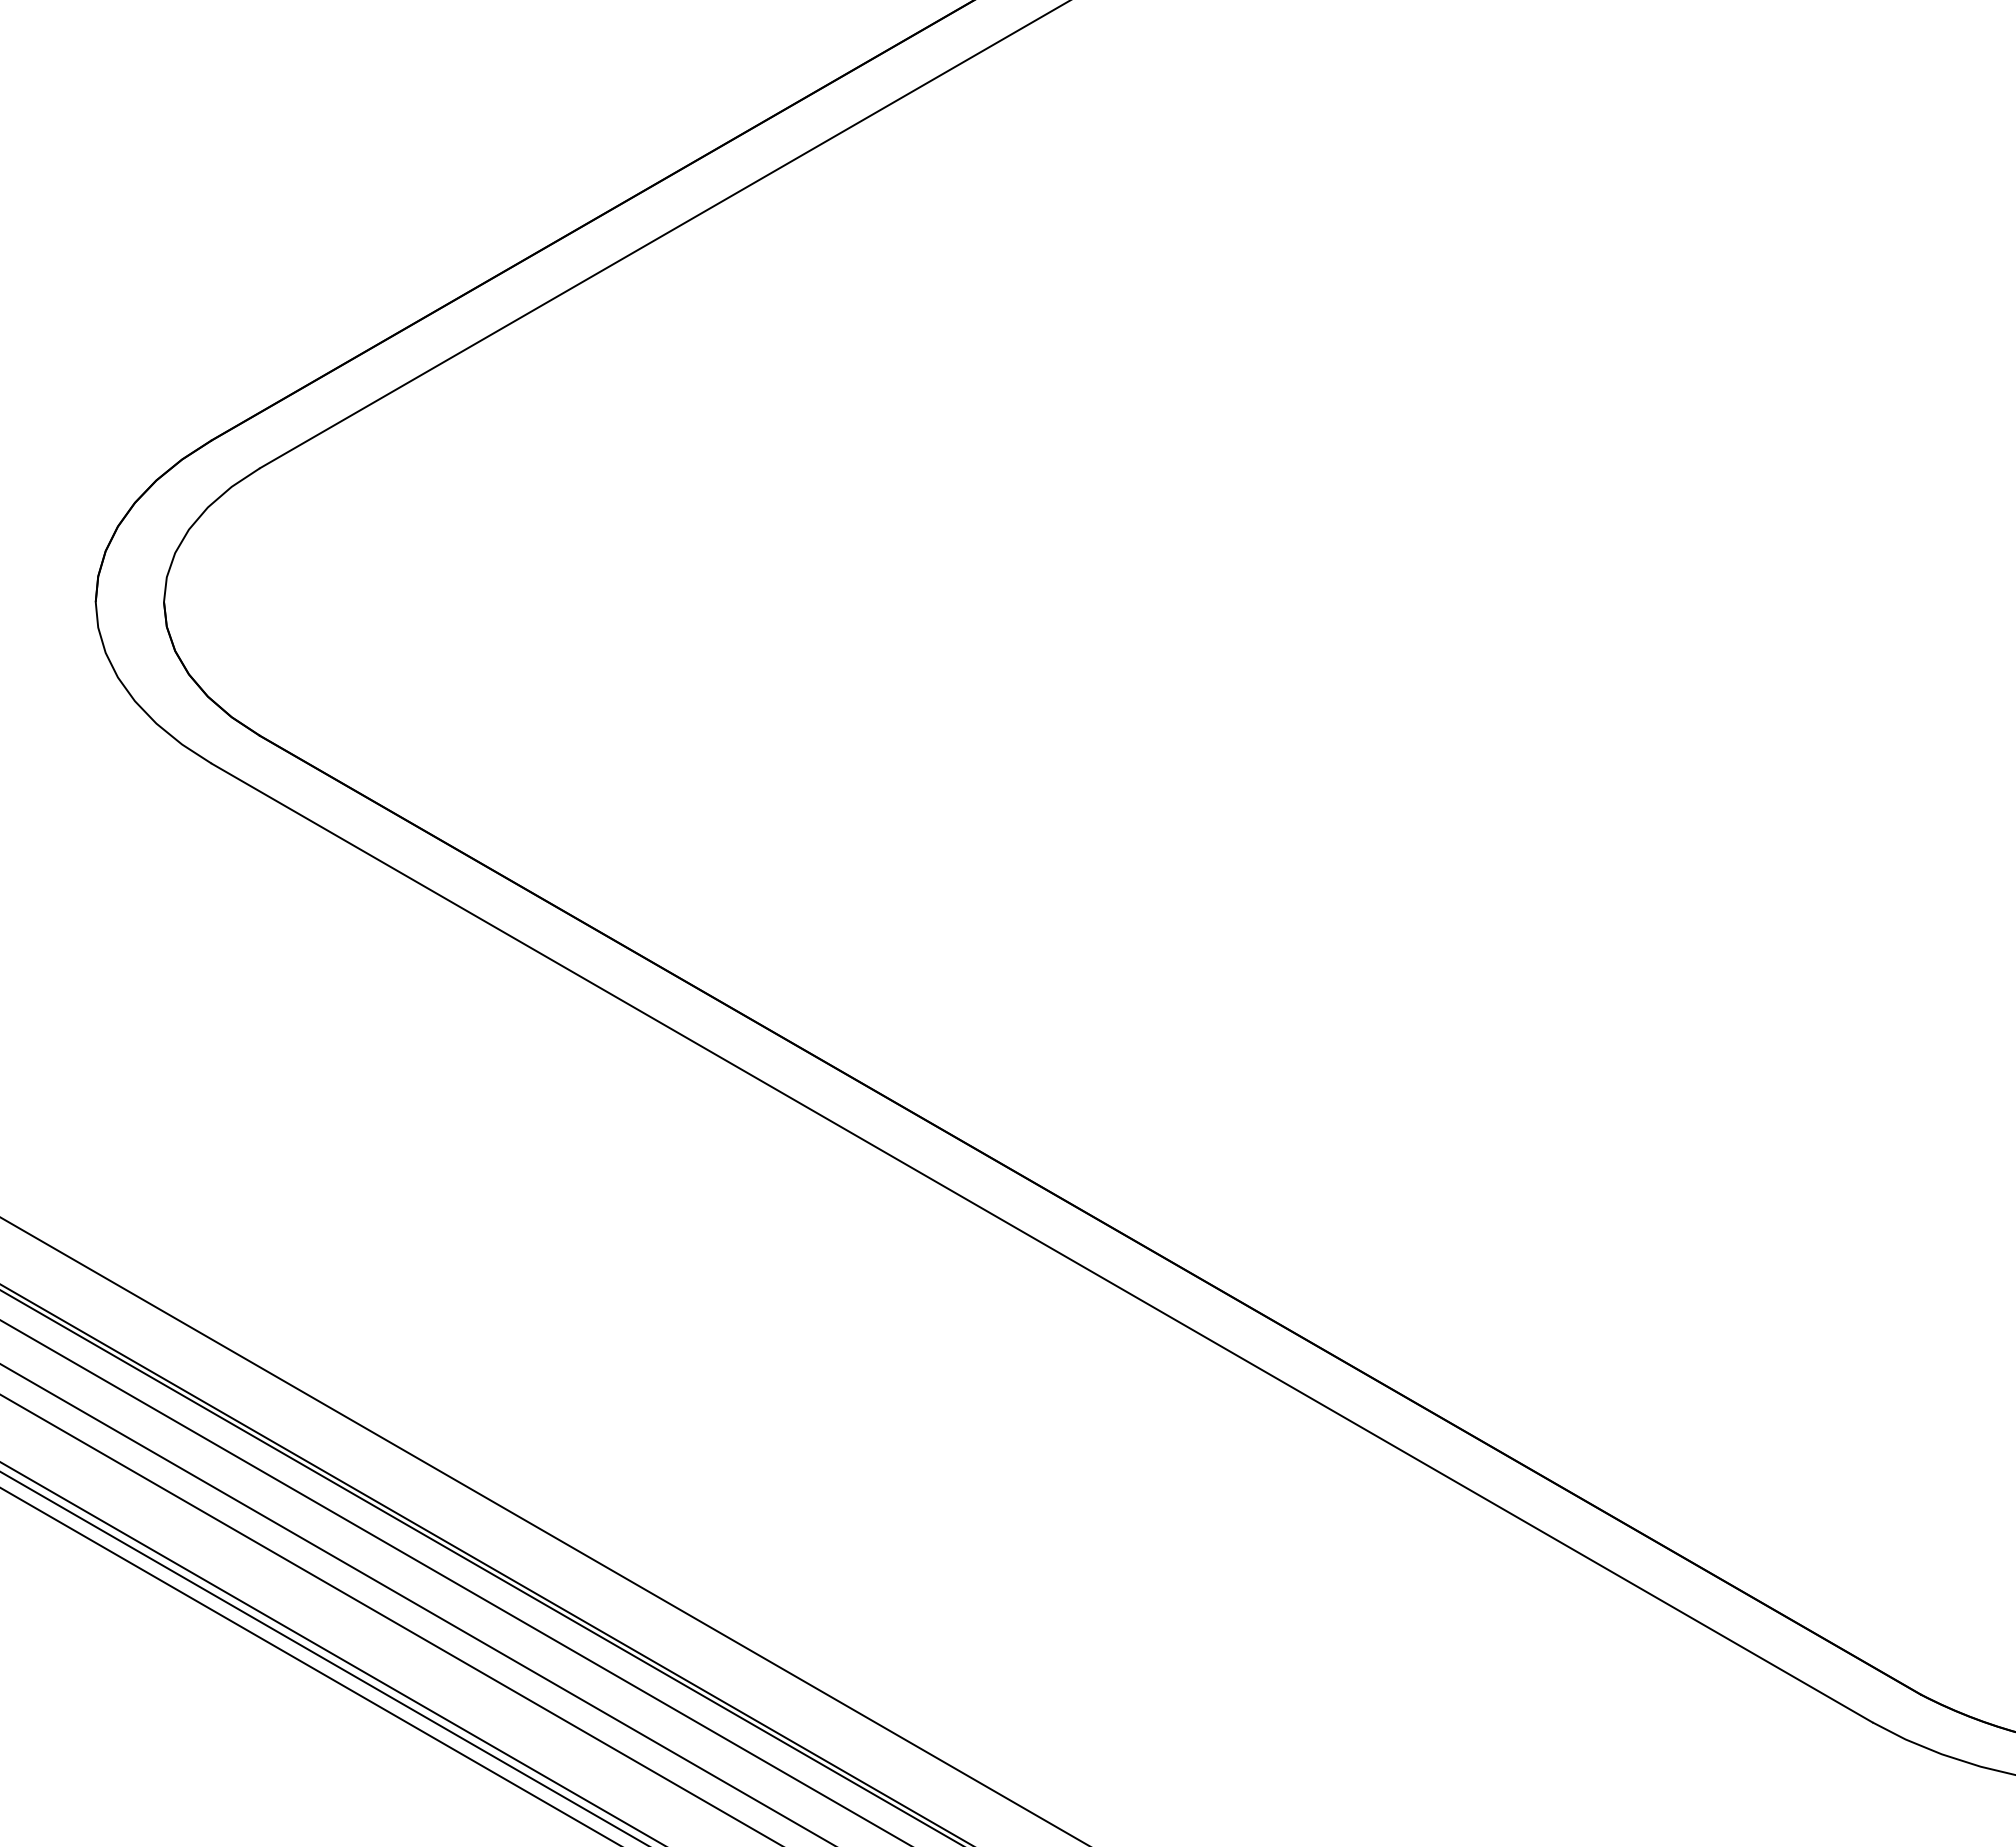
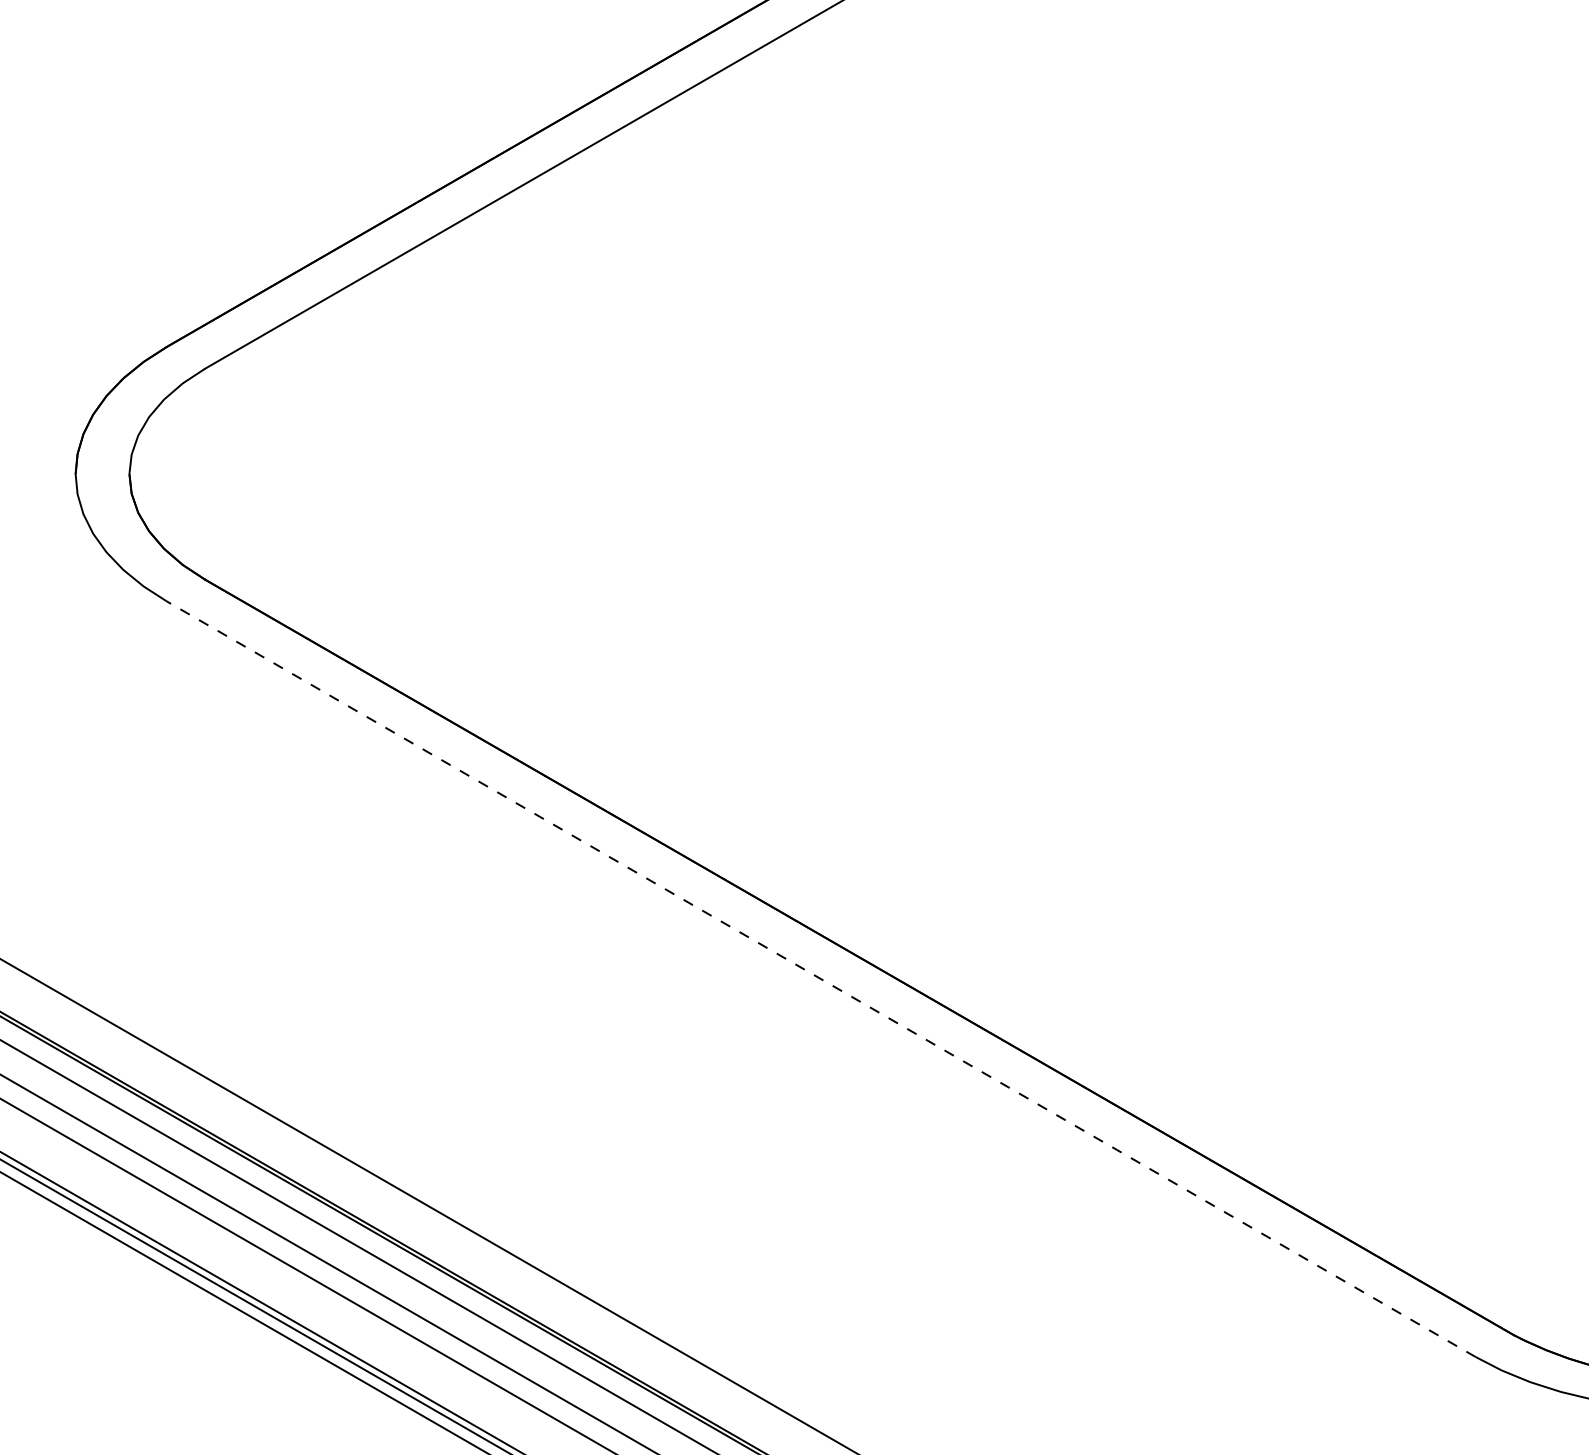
line: (1042, 1243) -> (821, 979), solid -> dashed

